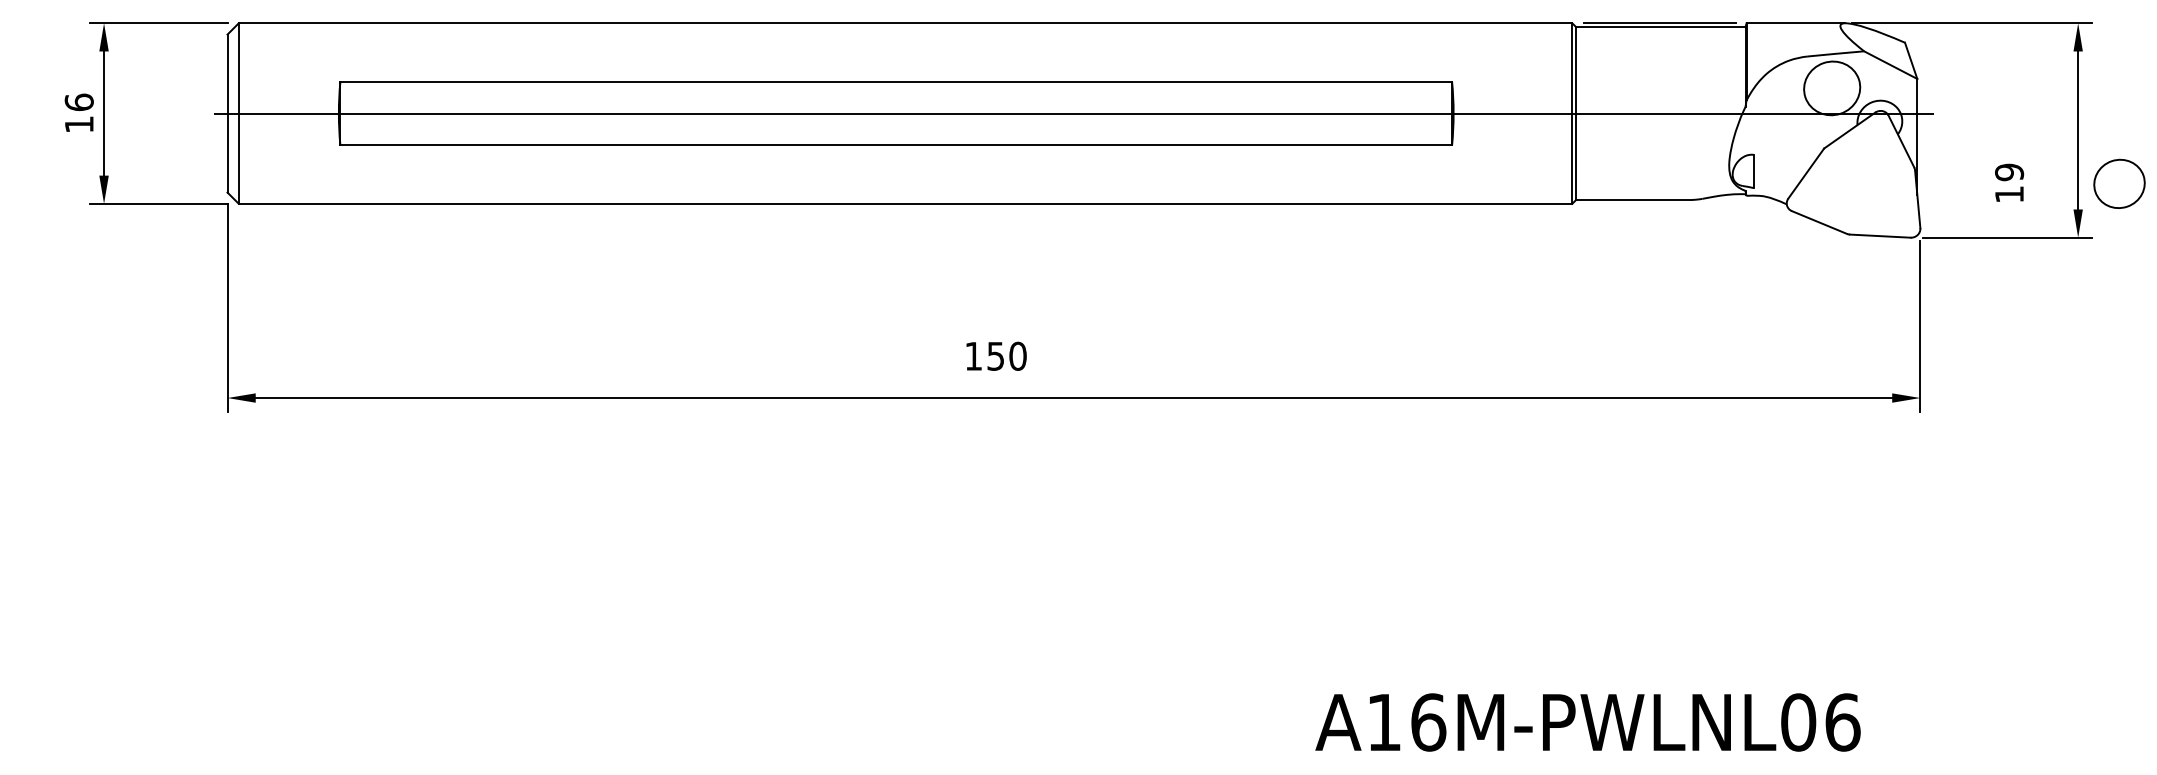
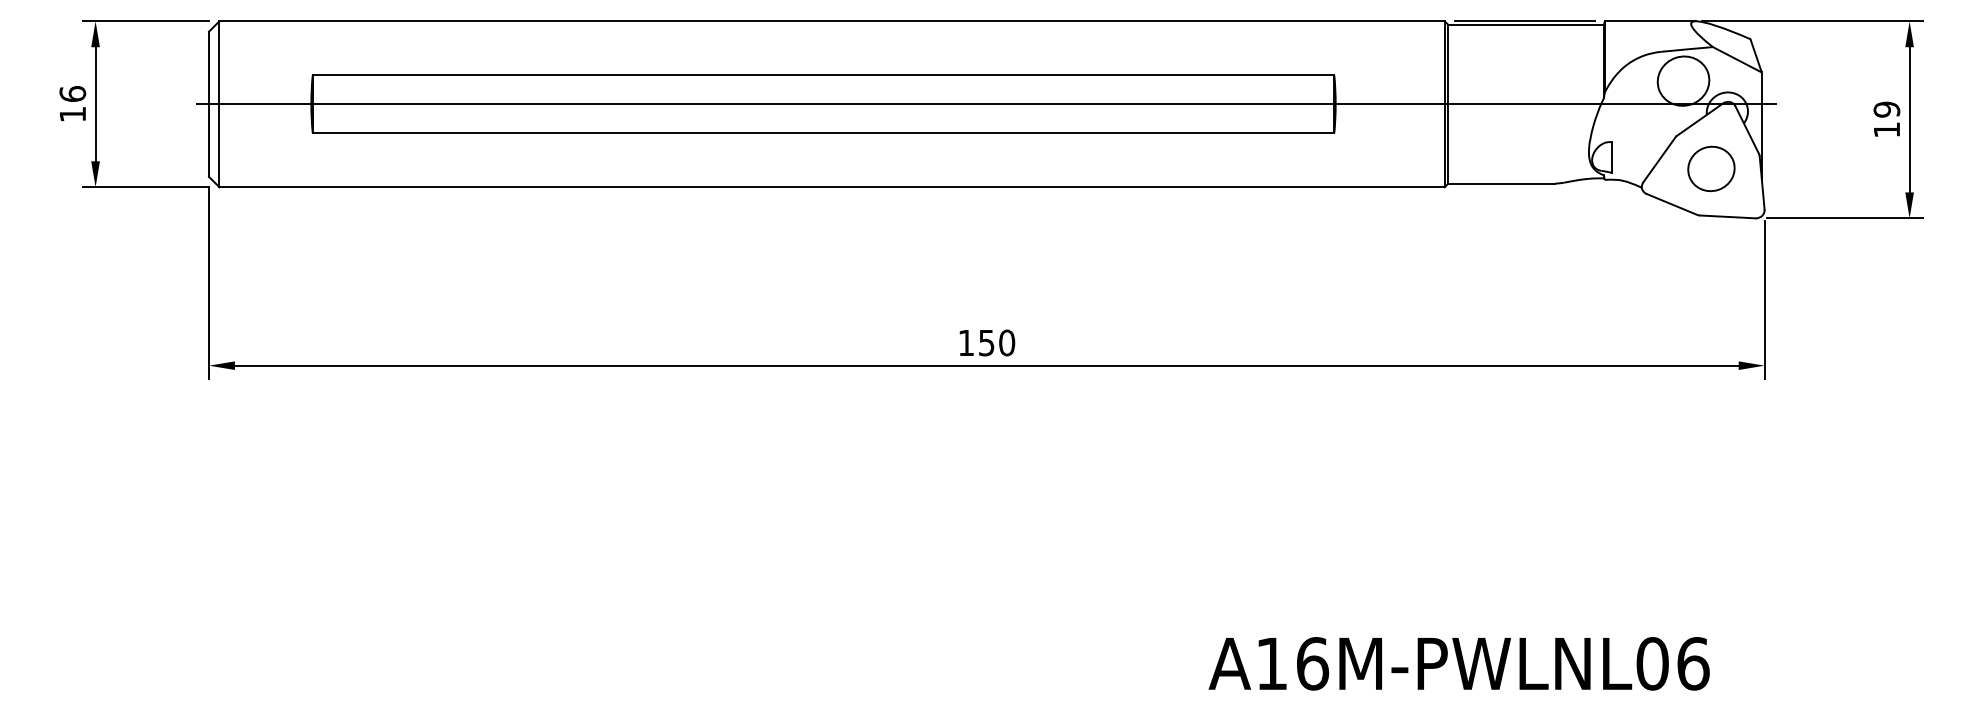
text: (2009, 182) -> (1886, 118), moved
part: (2119, 183) -> (1711, 168), moved
text: (996, 355) -> (987, 342), moved

